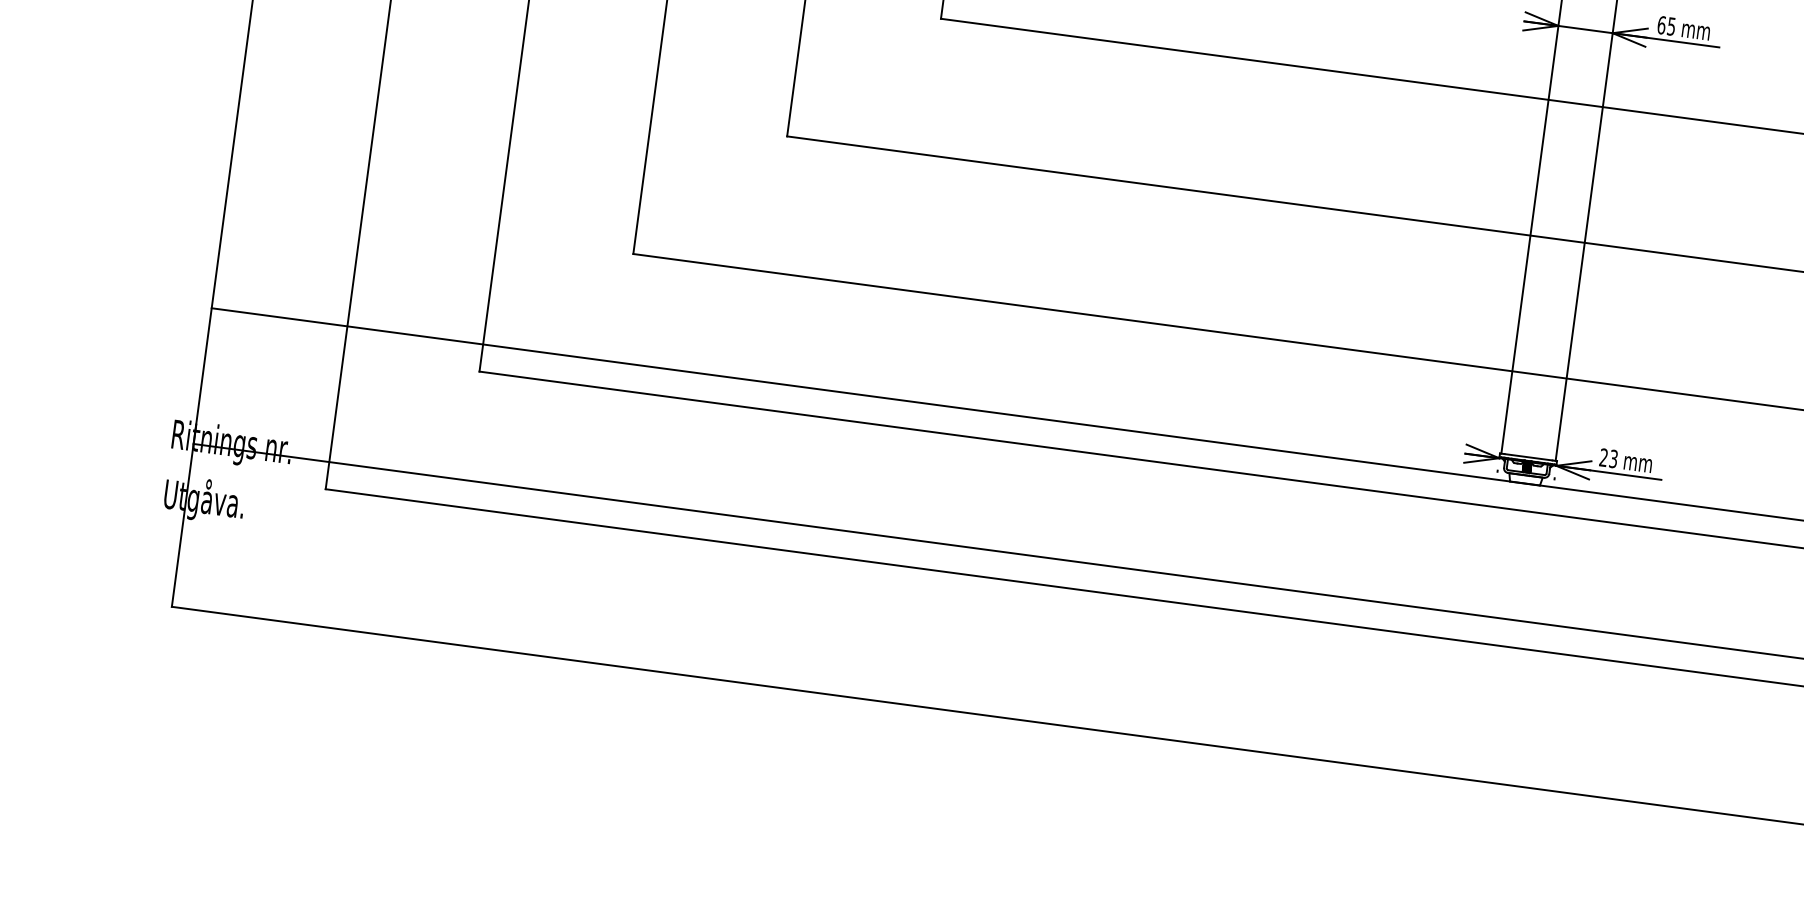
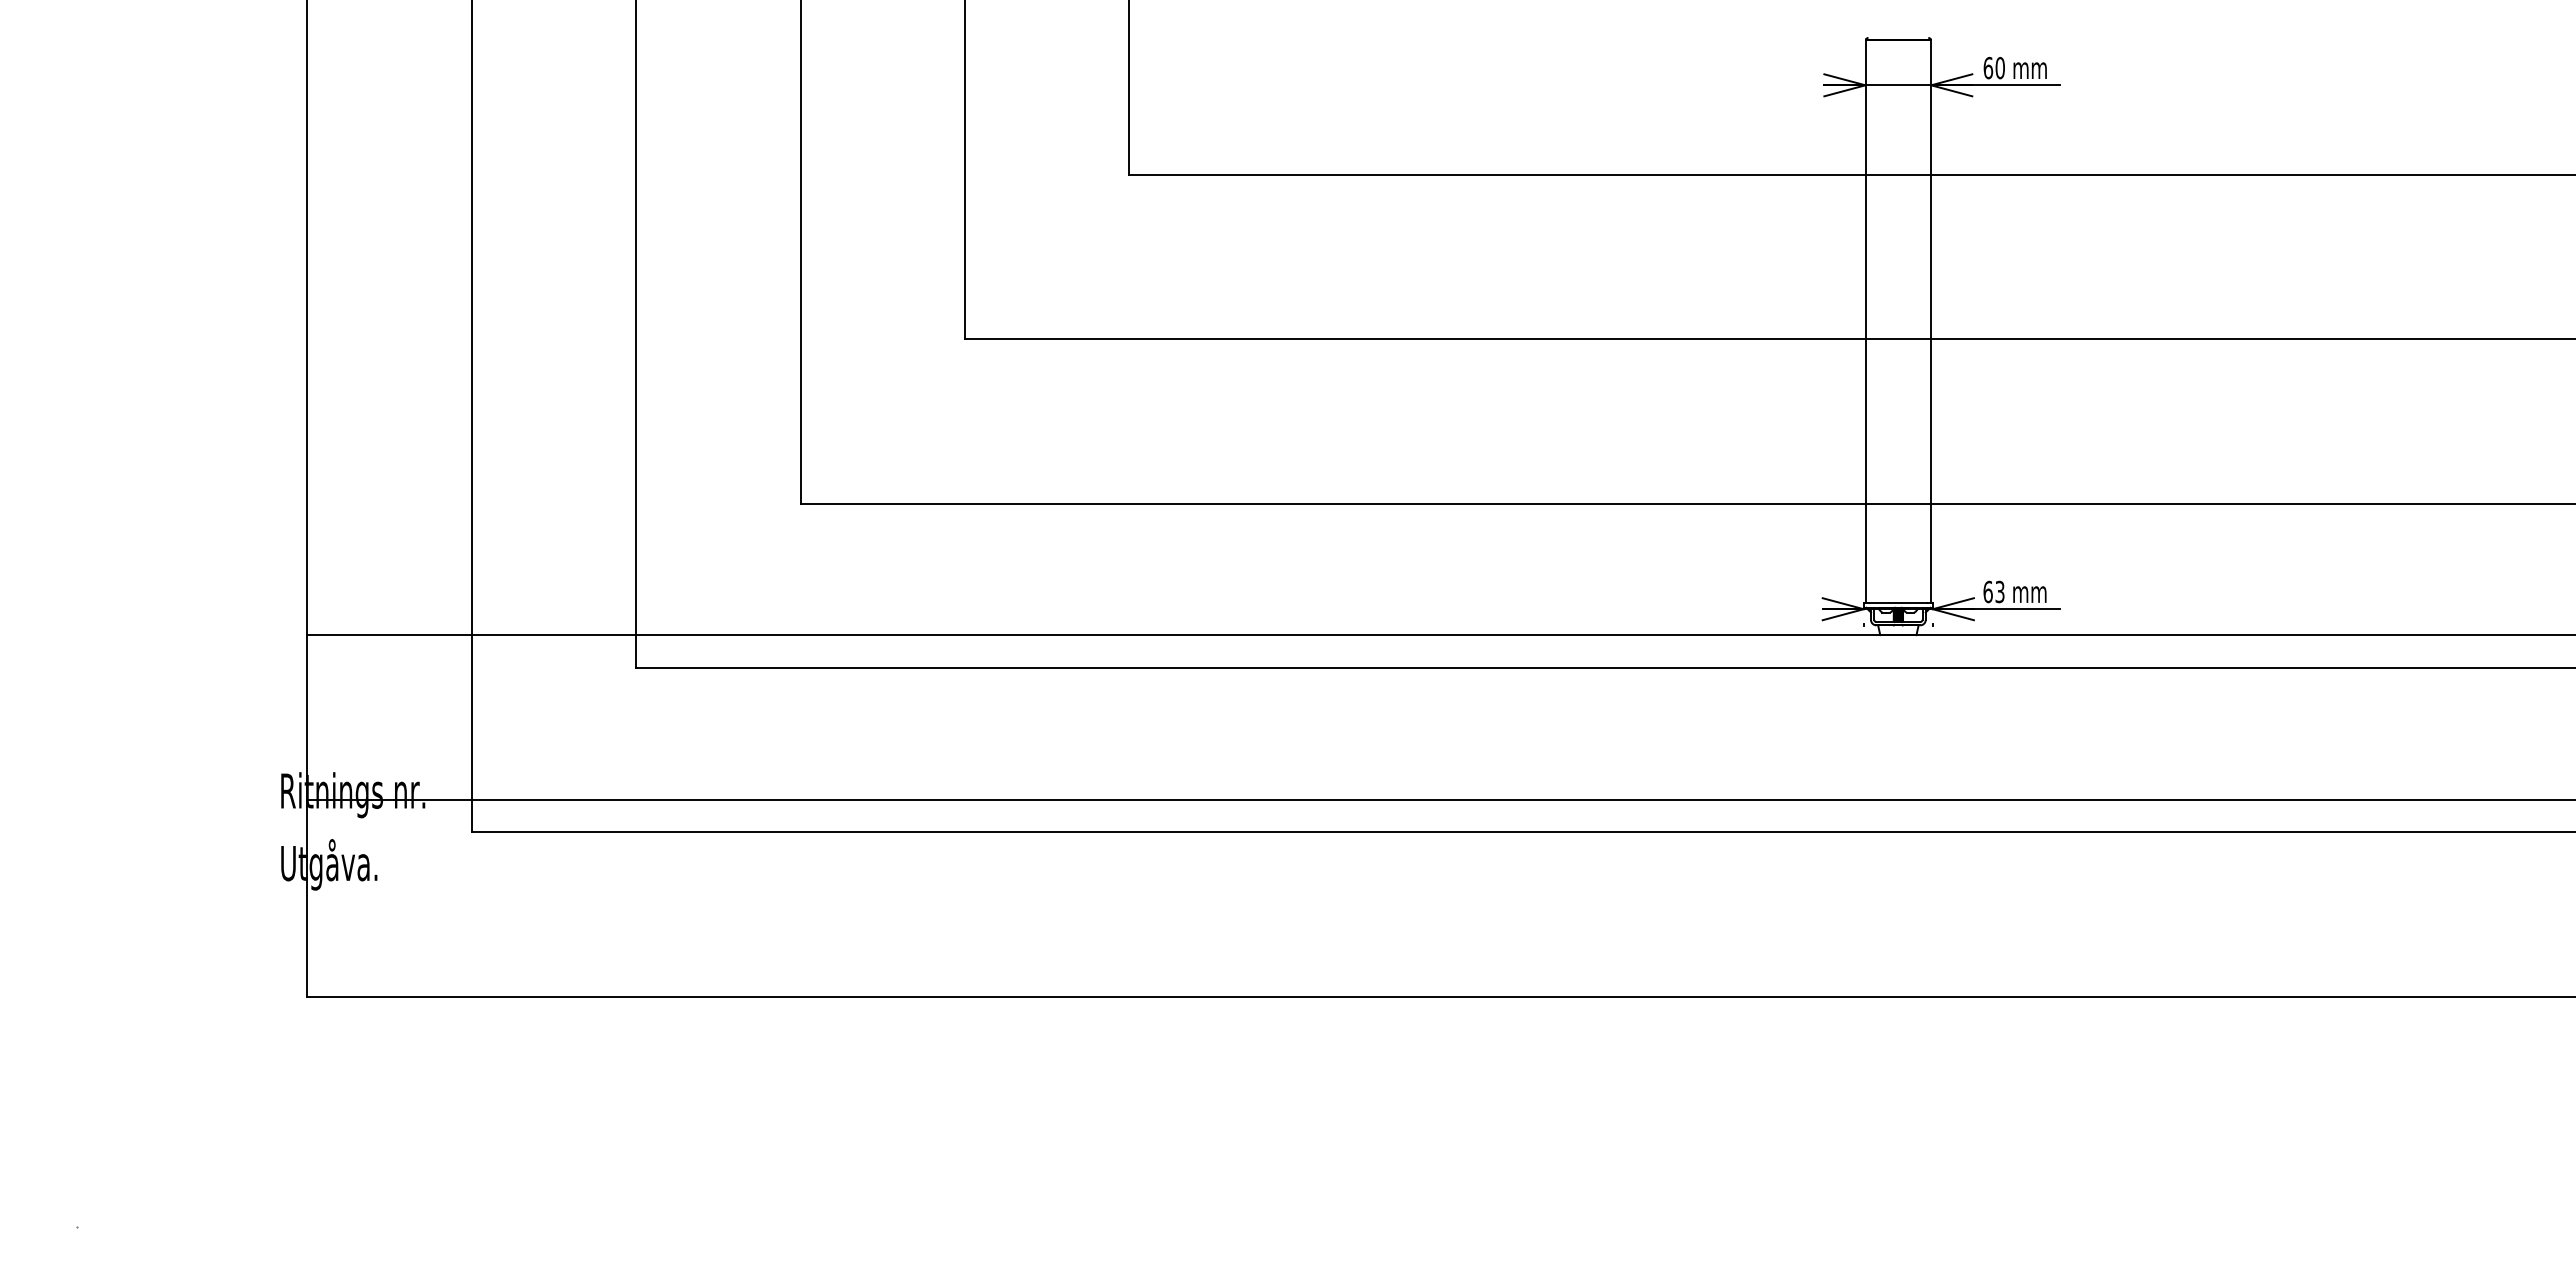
text: (1671, 26) -> (1999, 67), 65 -> 60
text: (1603, 457) -> (1987, 591), 23 -> 63

